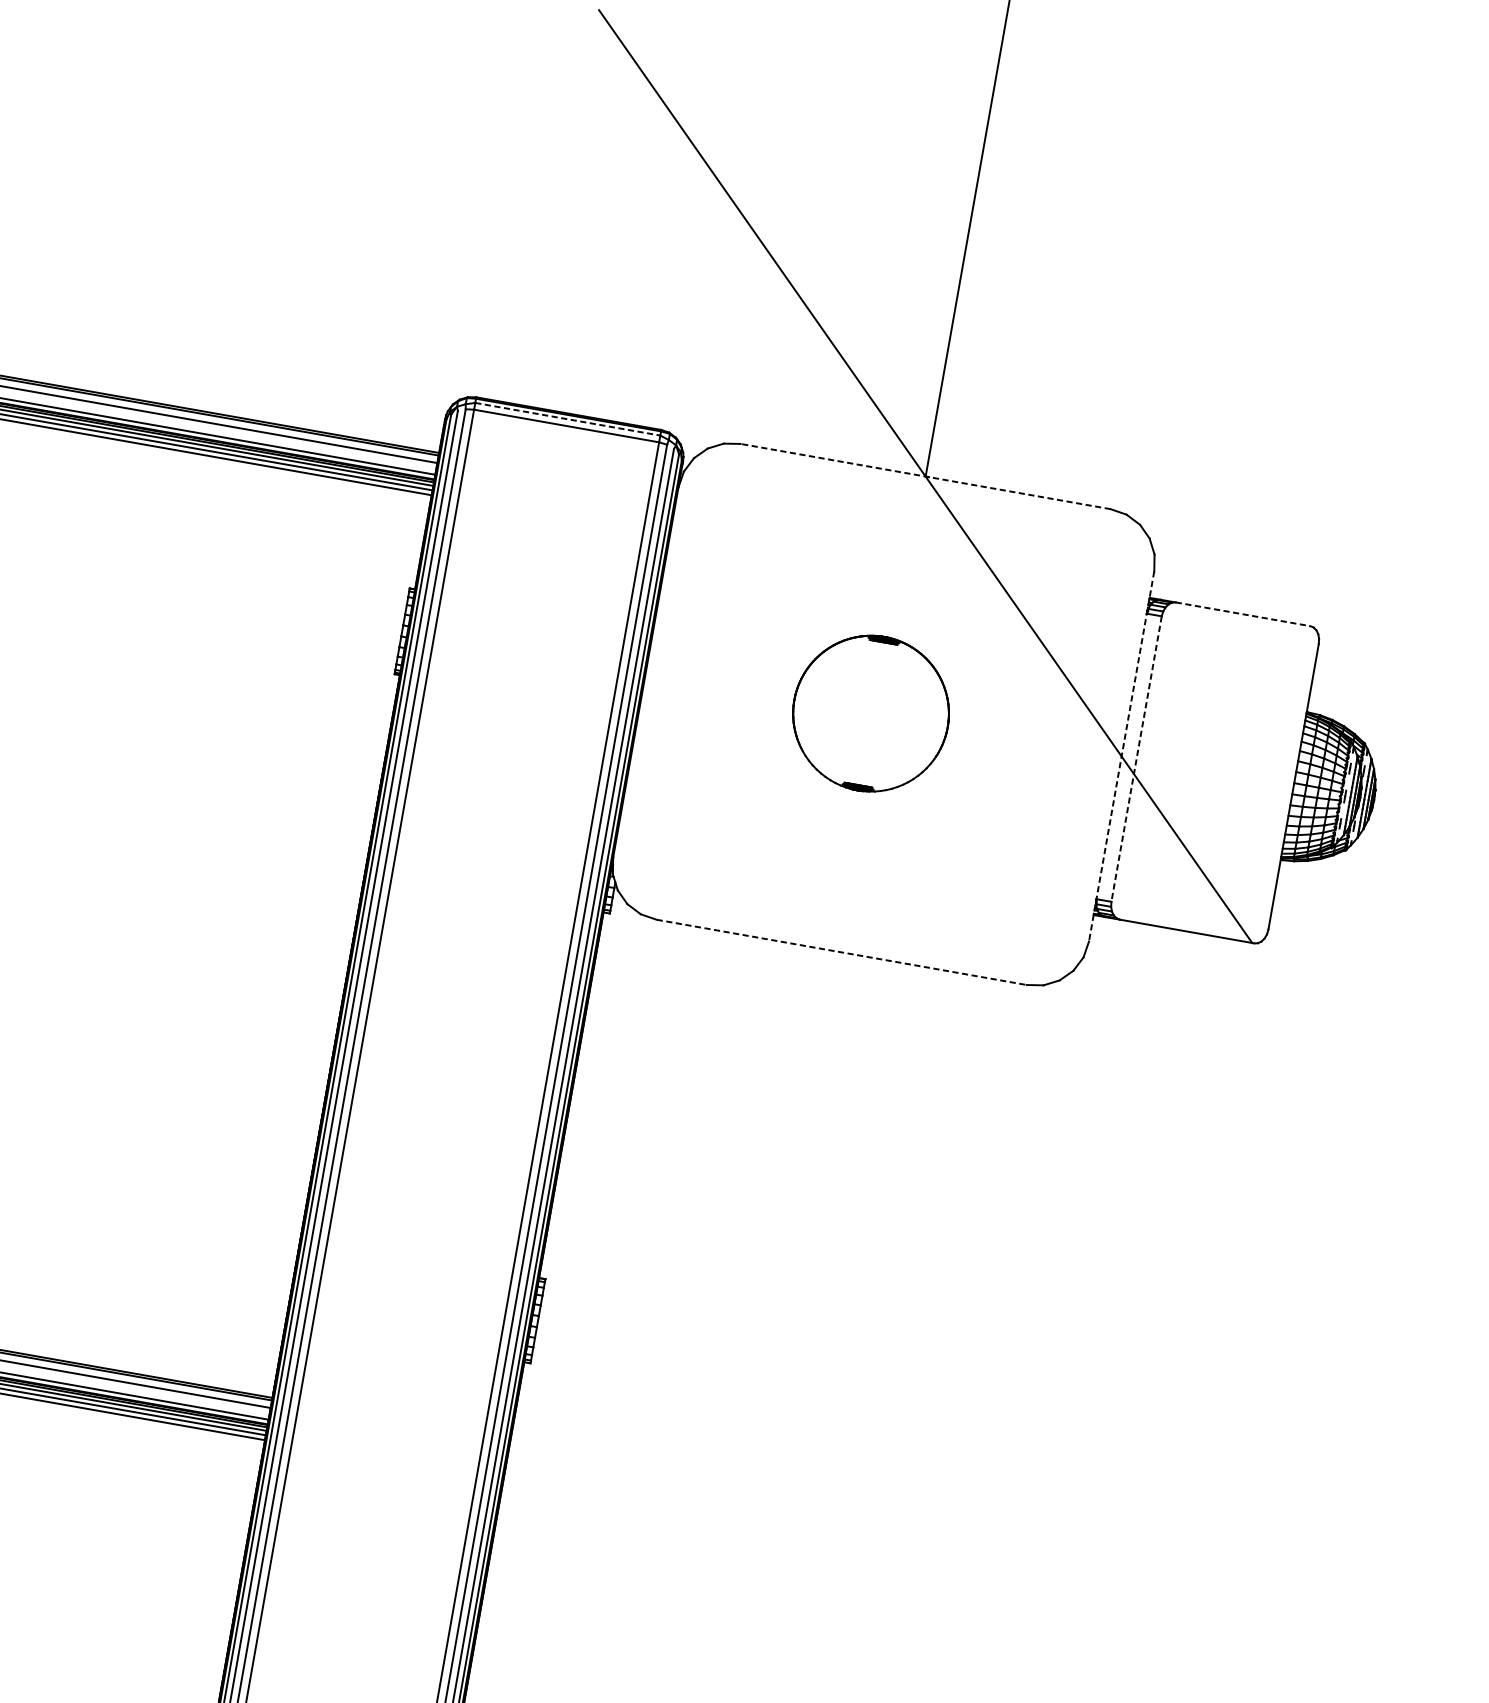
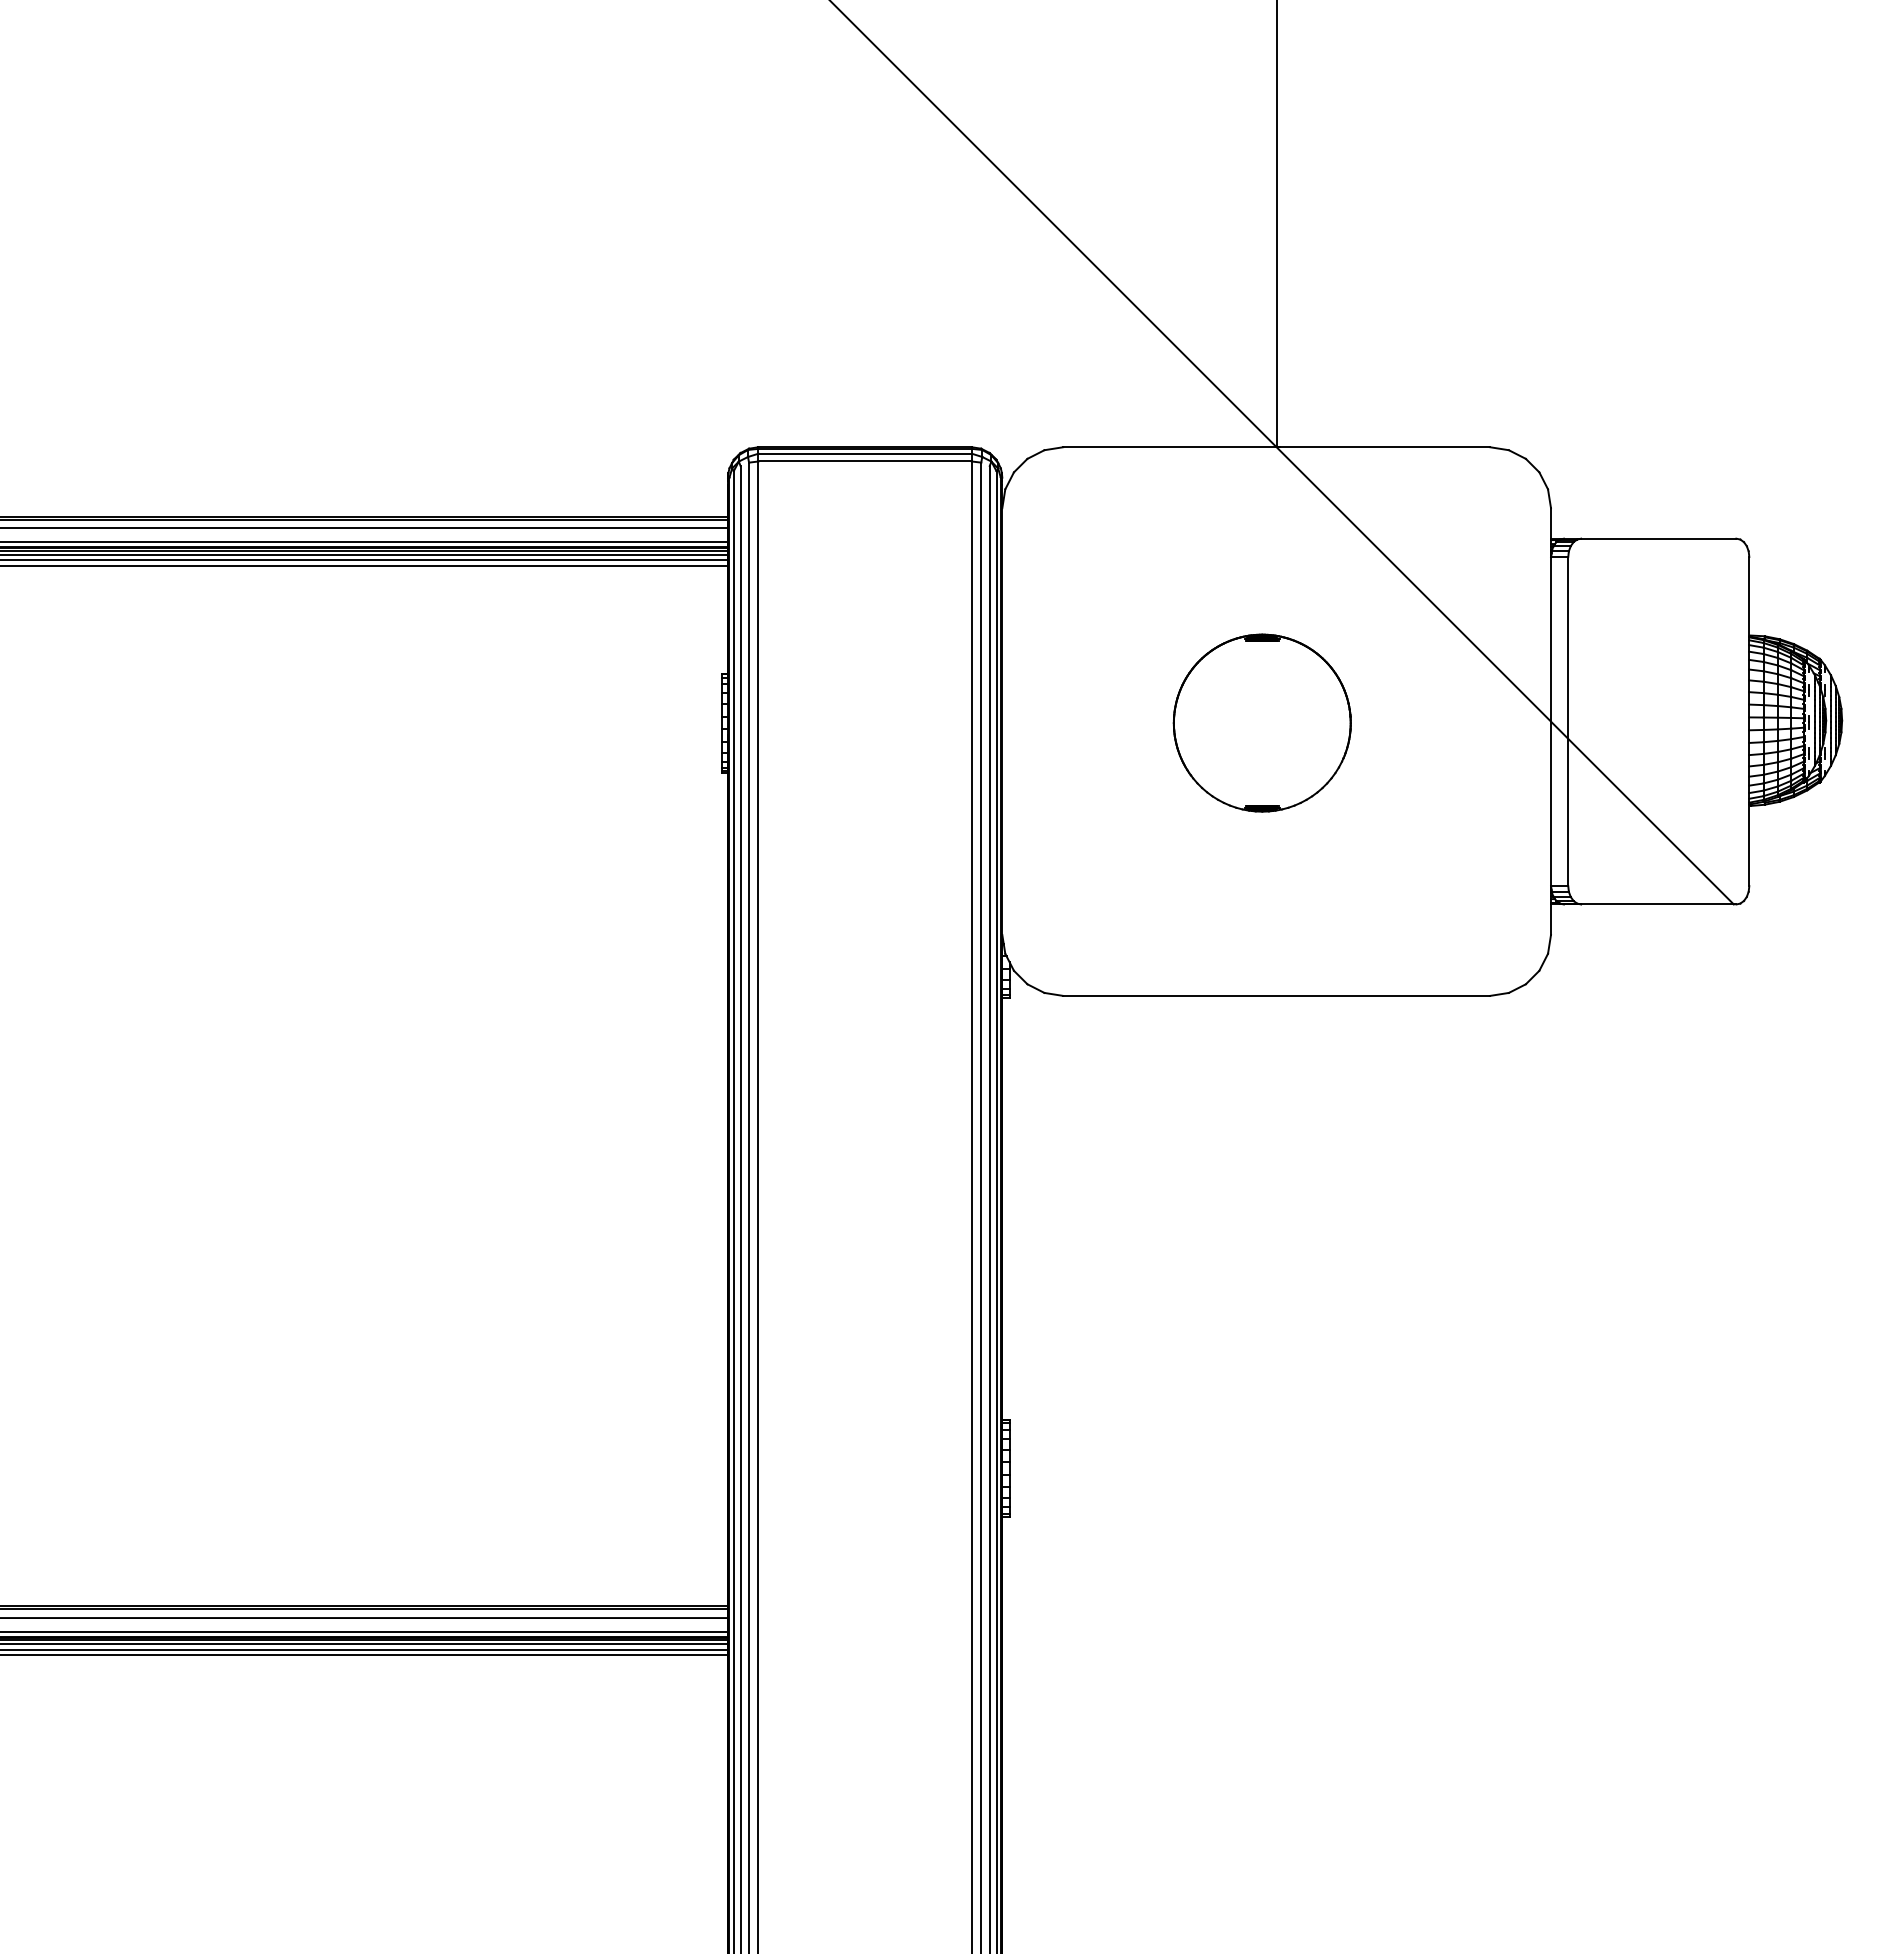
line: (568, 419) -> (865, 453), dashed -> solid
line: (925, 476) -> (1276, 447), dashed -> solid
line: (1242, 614) -> (1658, 538), dashed -> solid
line: (1121, 757) -> (1551, 722), dashed -> solid
line: (1136, 759) -> (1568, 721), dashed -> solid
line: (842, 952) -> (1277, 995), dashed -> solid

